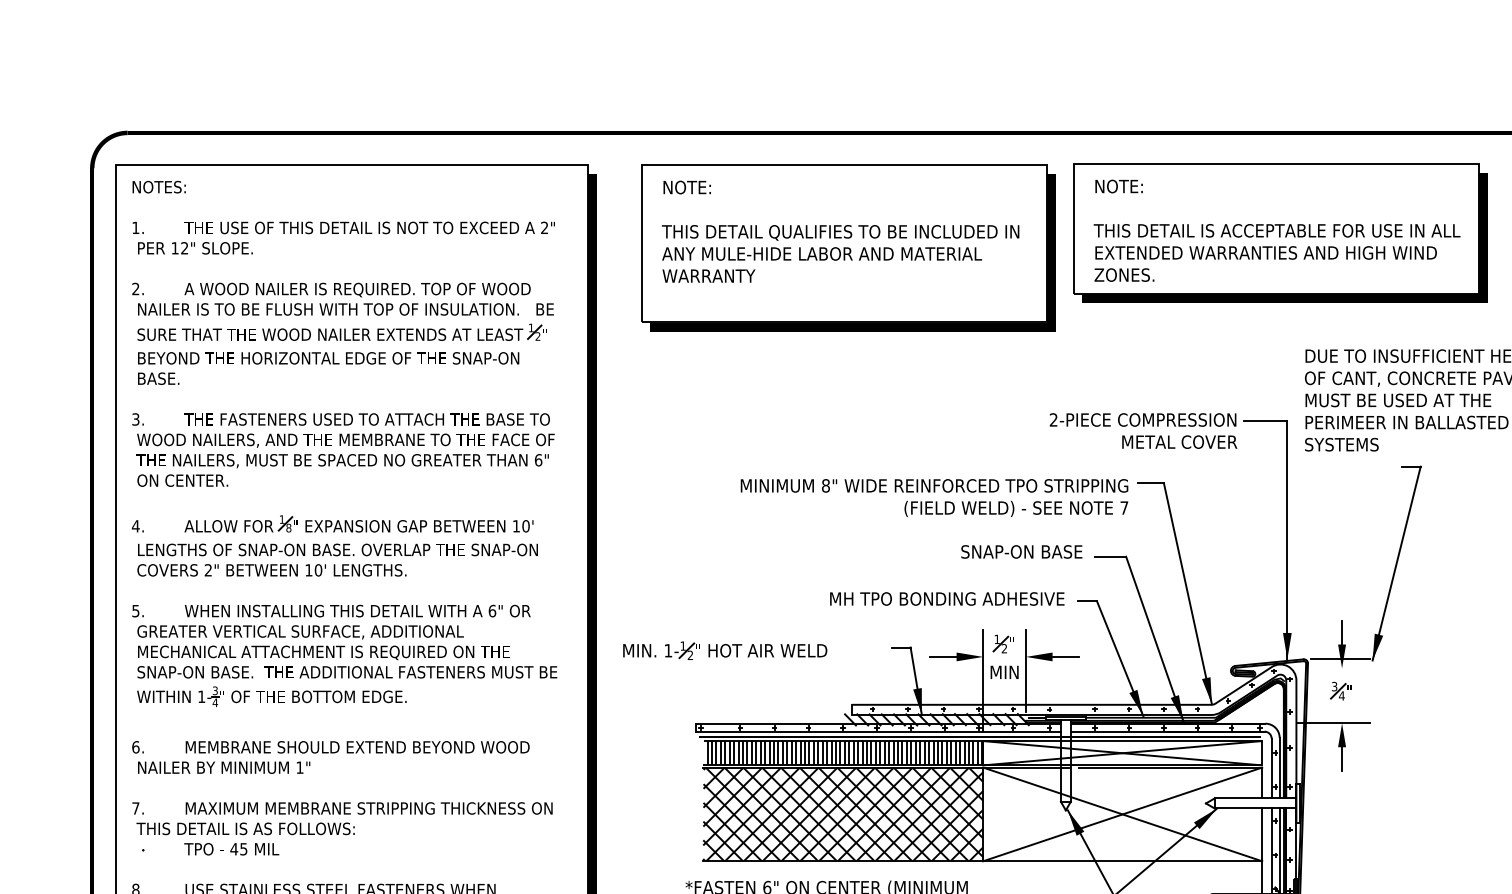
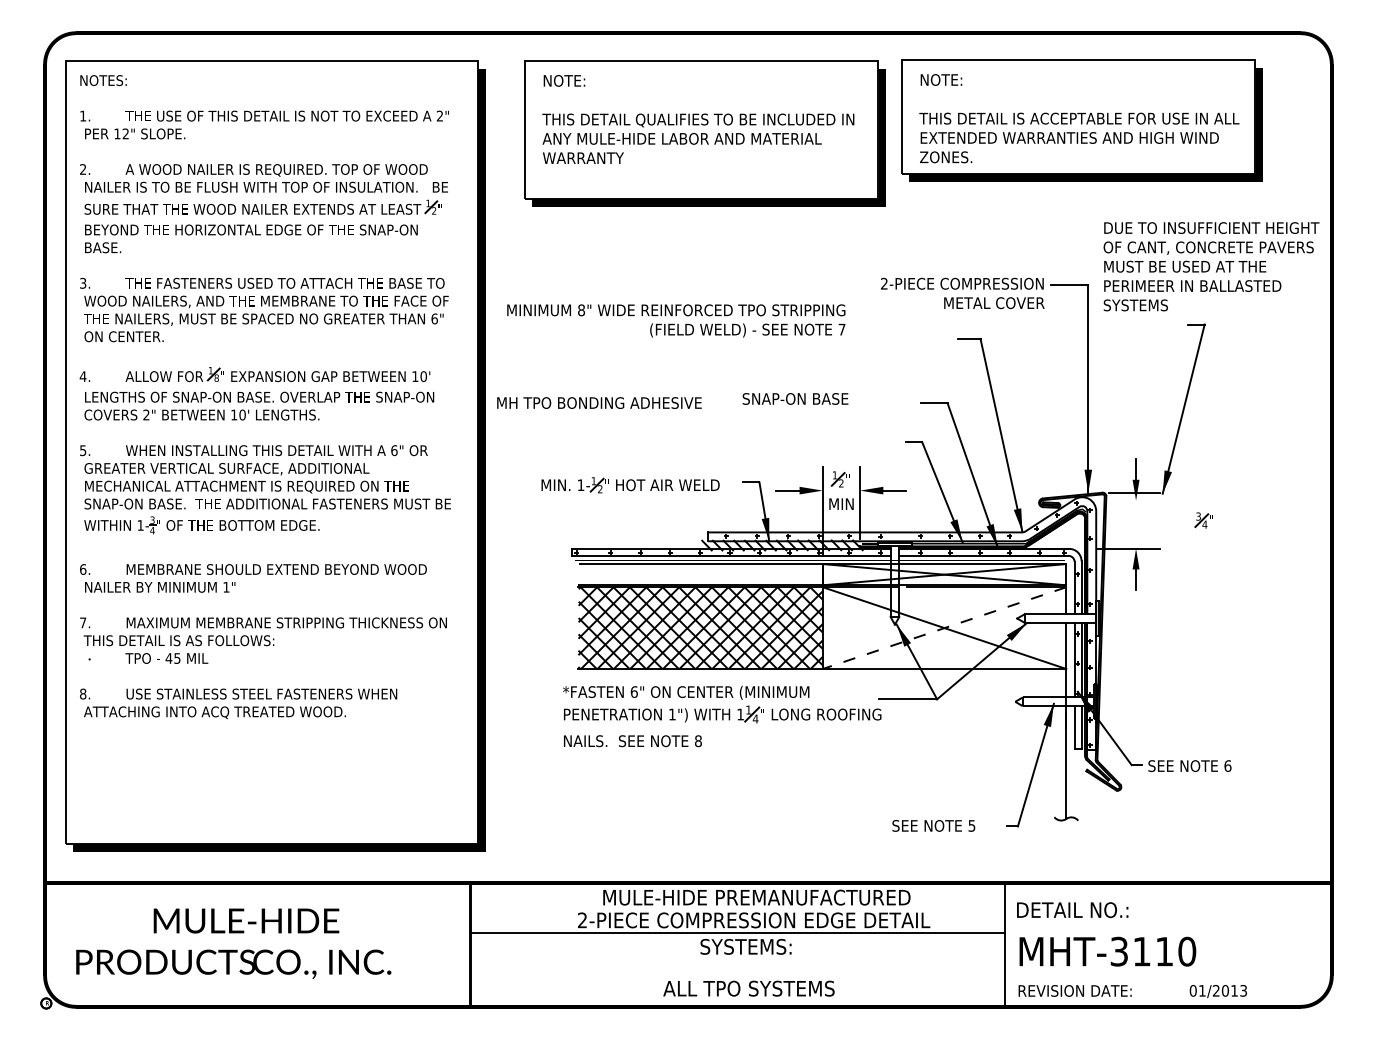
text: (934, 497) -> (676, 320), moved
text: (1021, 551) -> (795, 398), moved
text: (947, 598) -> (599, 402), moved
part: (725, 651) -> (630, 485), moved
part: (1340, 691) -> (1203, 520), moved
hatch: (844, 753) -> (701, 574), removed
line: (1122, 814) -> (944, 628), solid -> dashed

